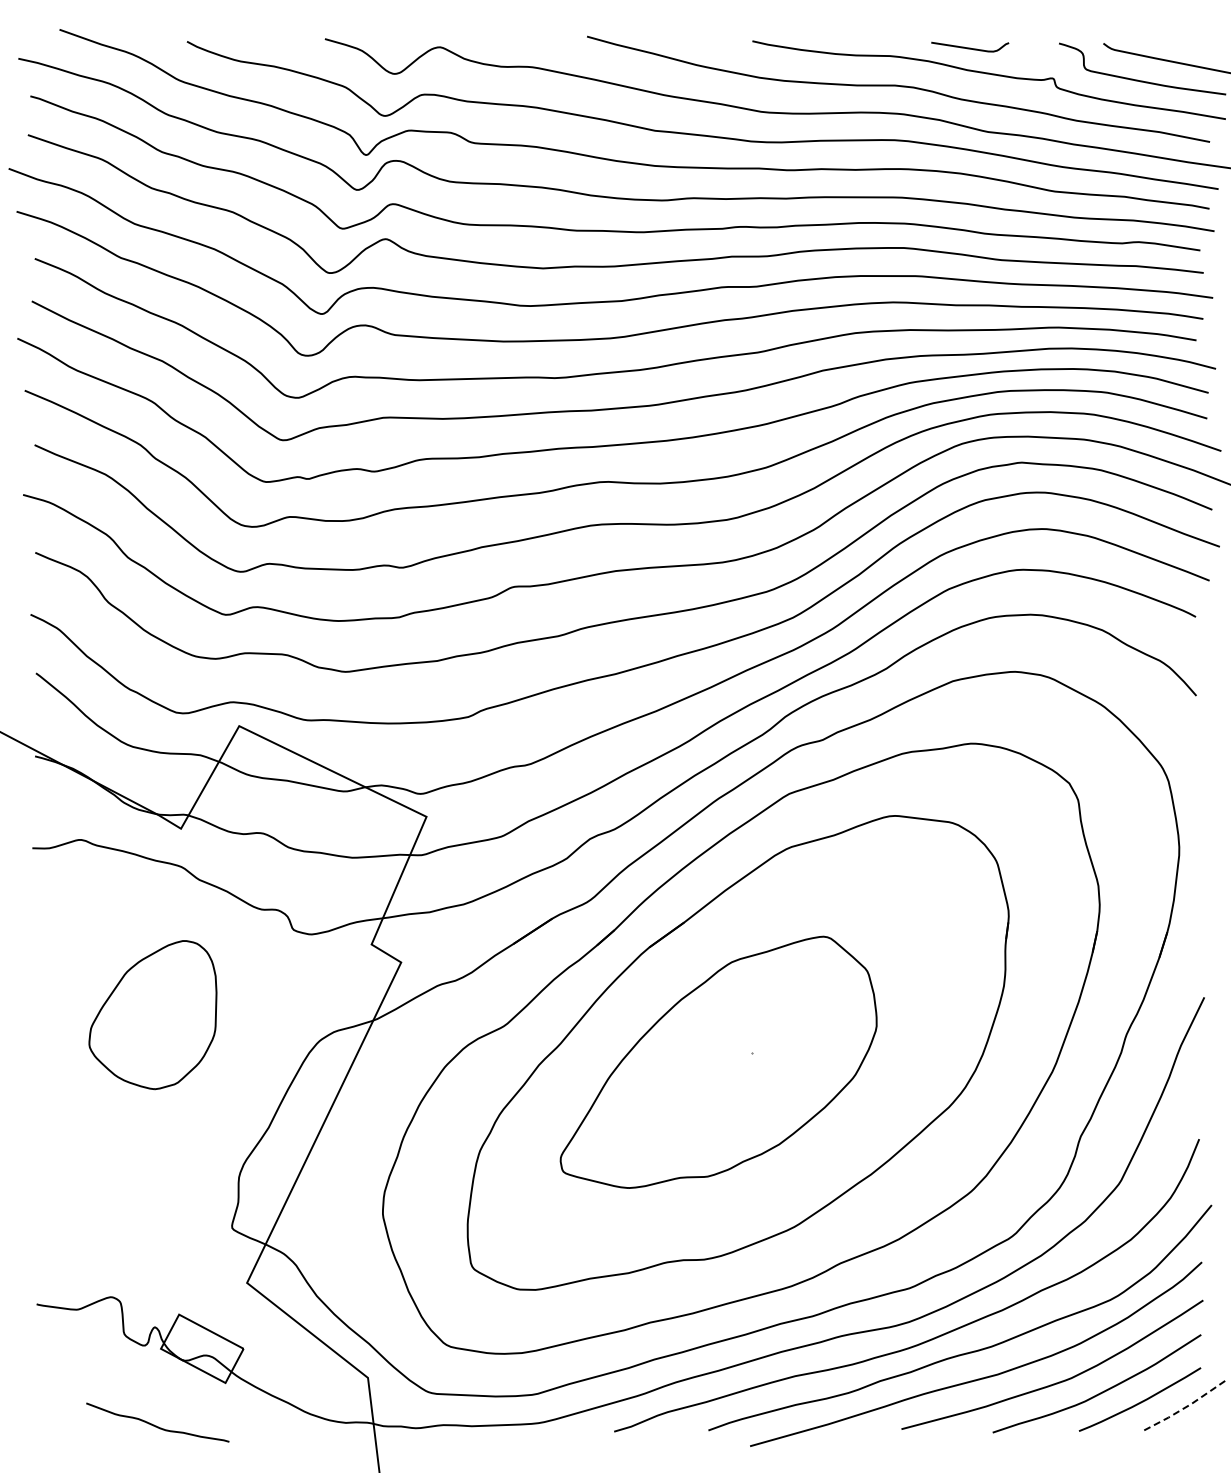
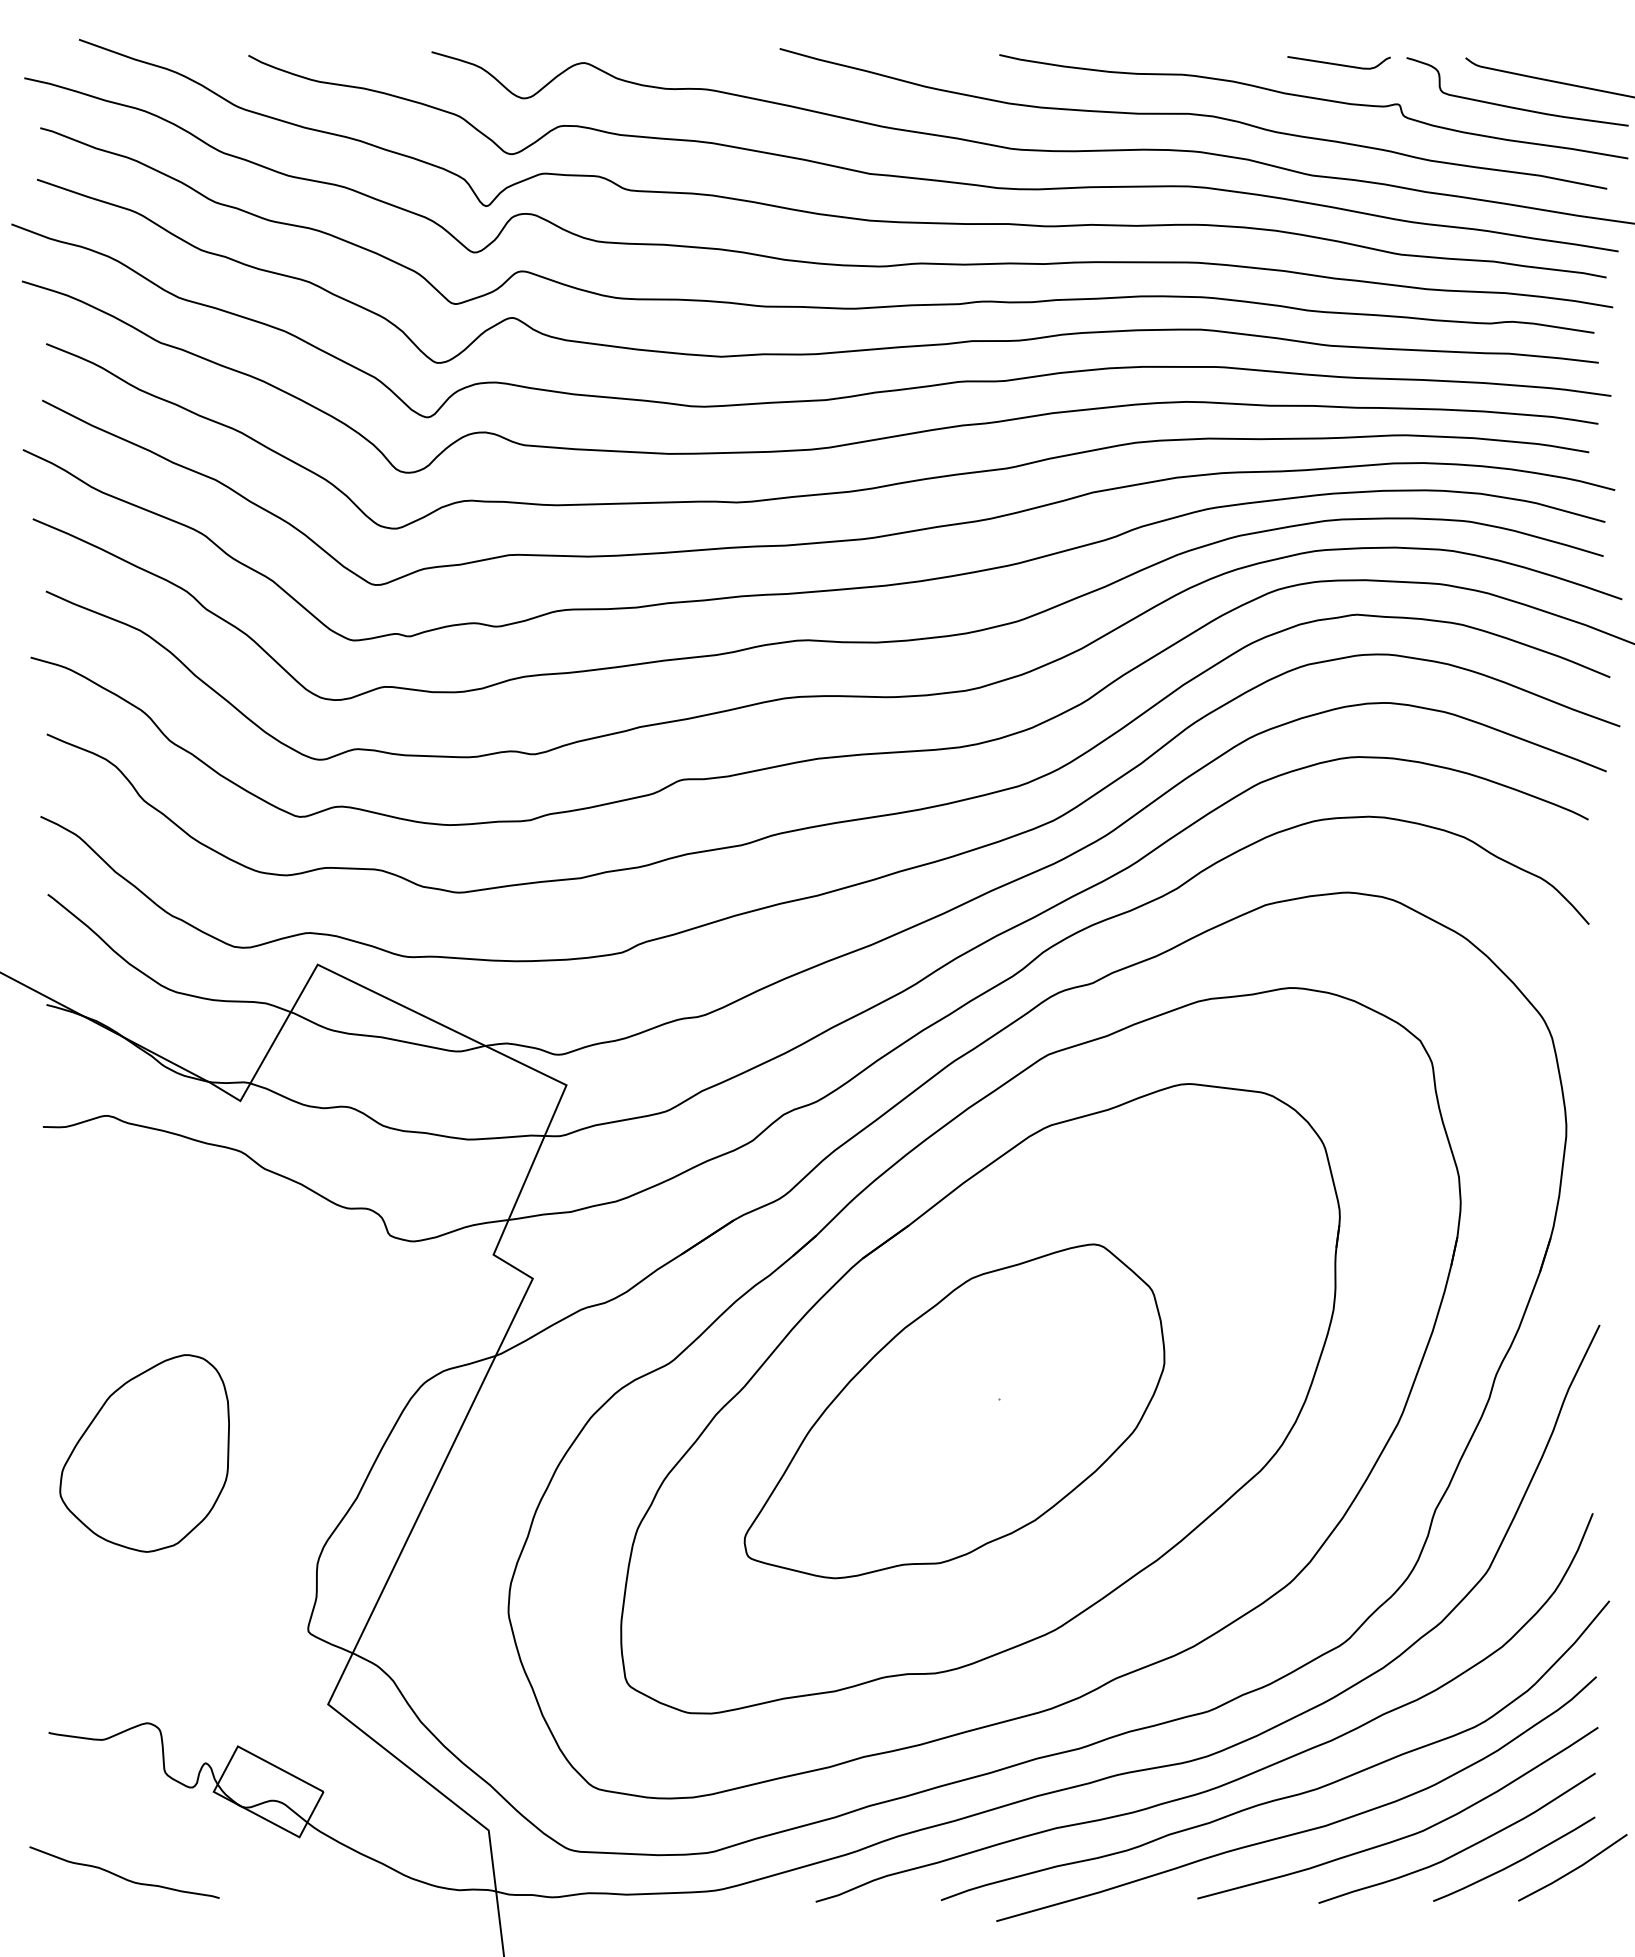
curve: (970, 47) -> (1339, 63), moved
part: (152, 1015) -> (144, 1454), moved
line: (1184, 1407) -> (1573, 1869), dashed -> solid
curve: (156, 1425) -> (122, 1876), moved

